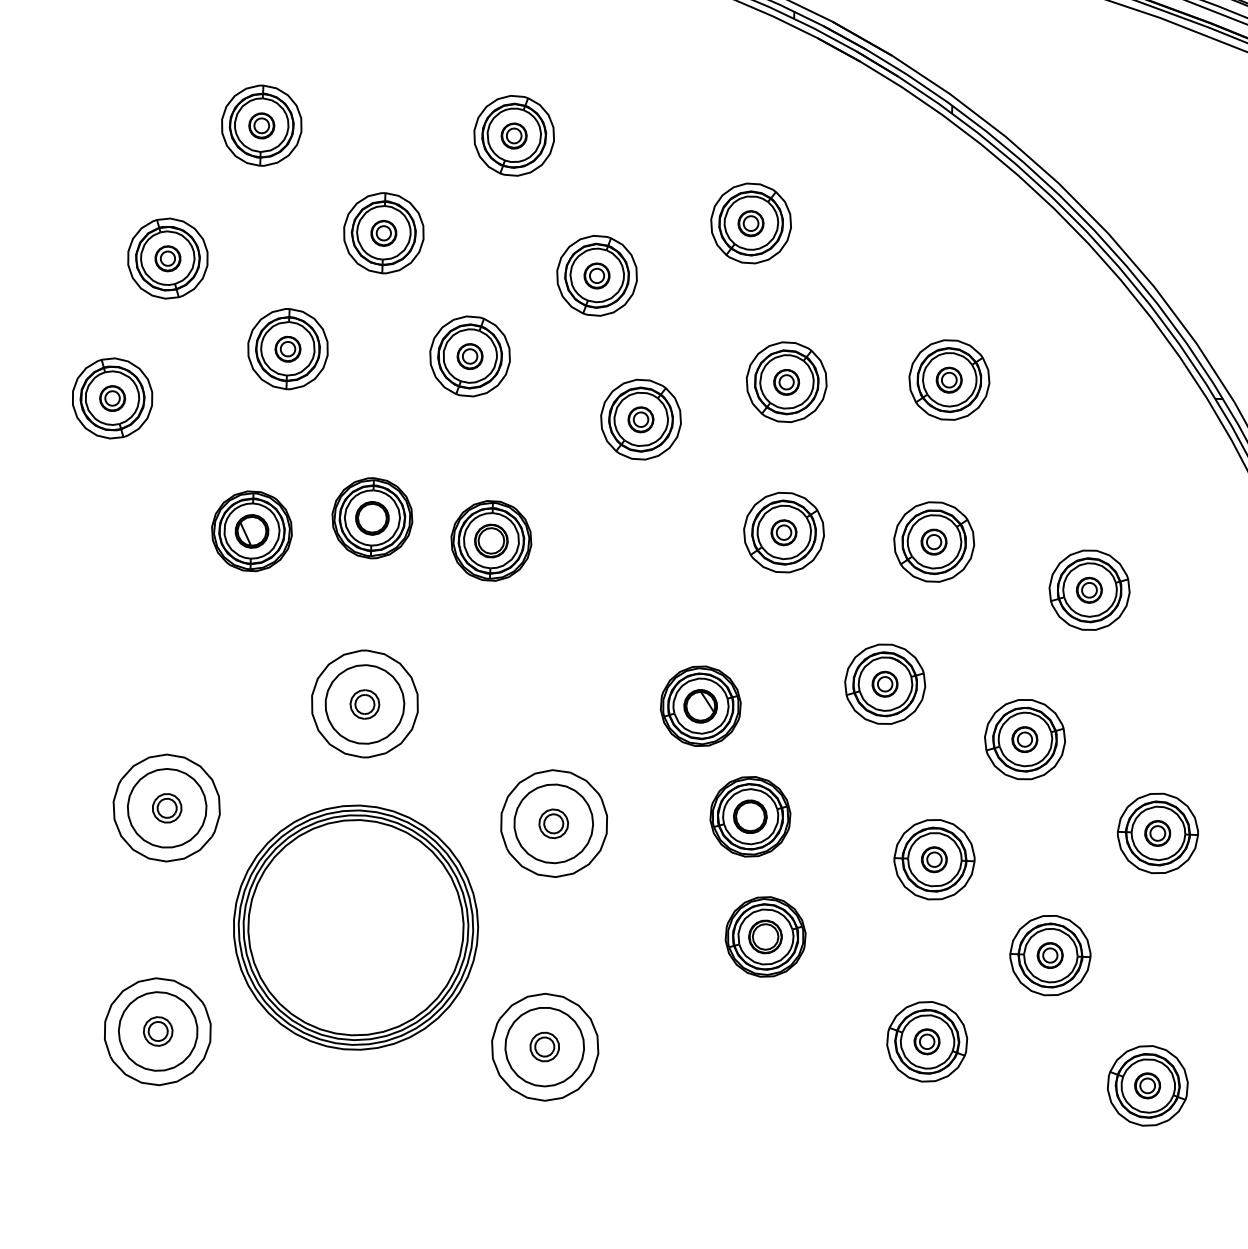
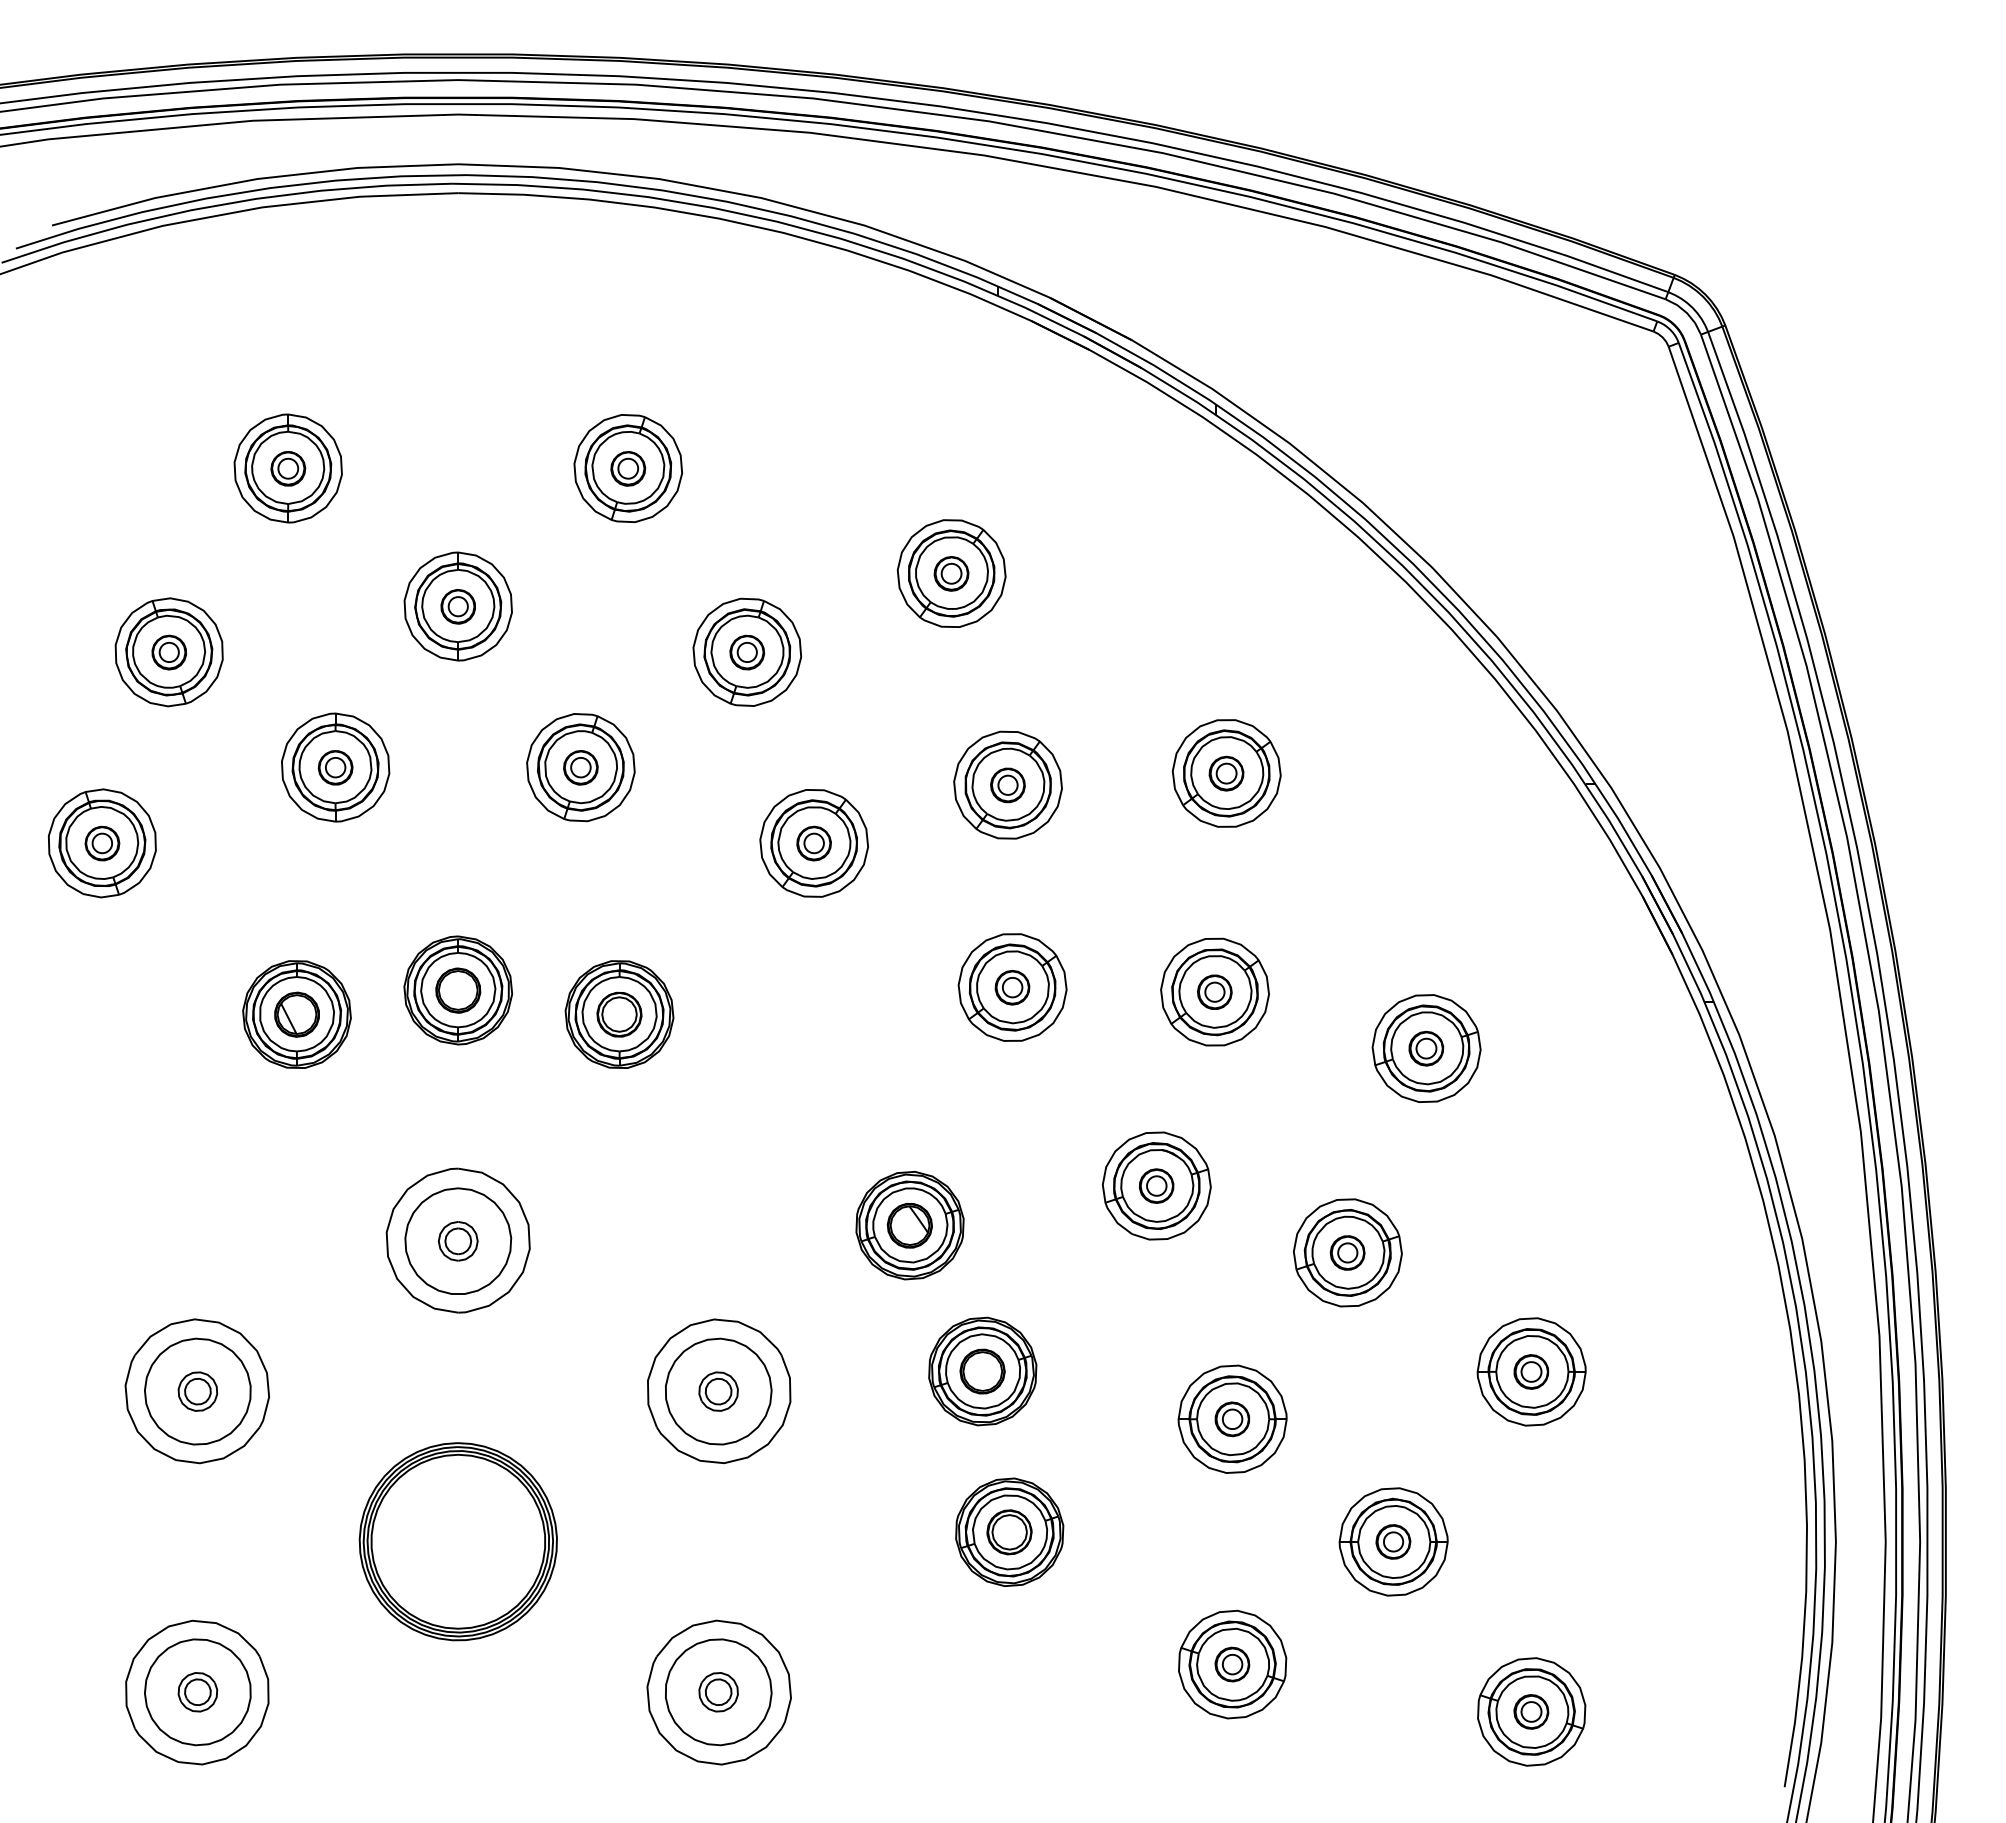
part: (356, 927) -> (458, 1541), size x0.6

